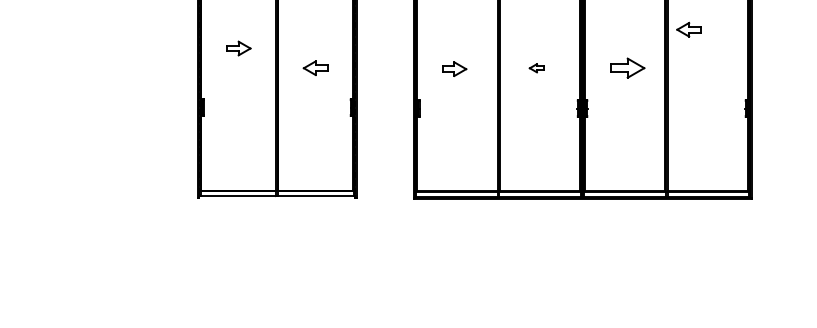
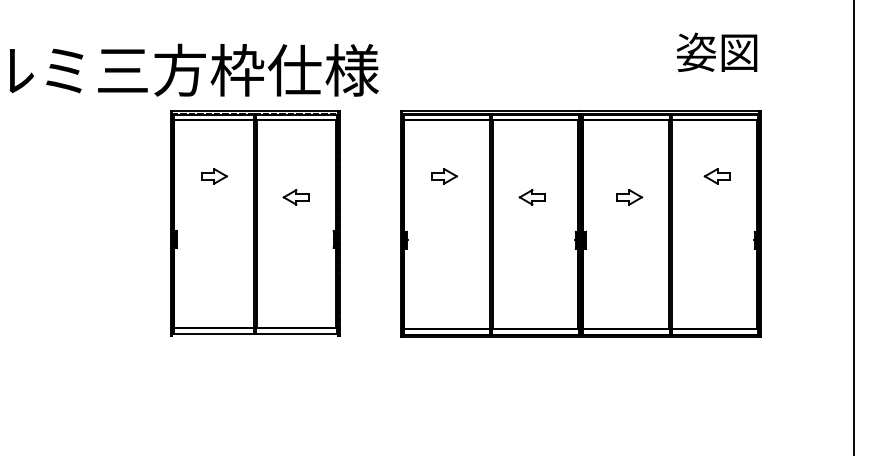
part: (688, 29) -> (716, 176), moved
part: (536, 68) -> (531, 197), size x1.67
part: (628, 68) -> (629, 197), size x0.71
part: (454, 69) -> (444, 176), moved

